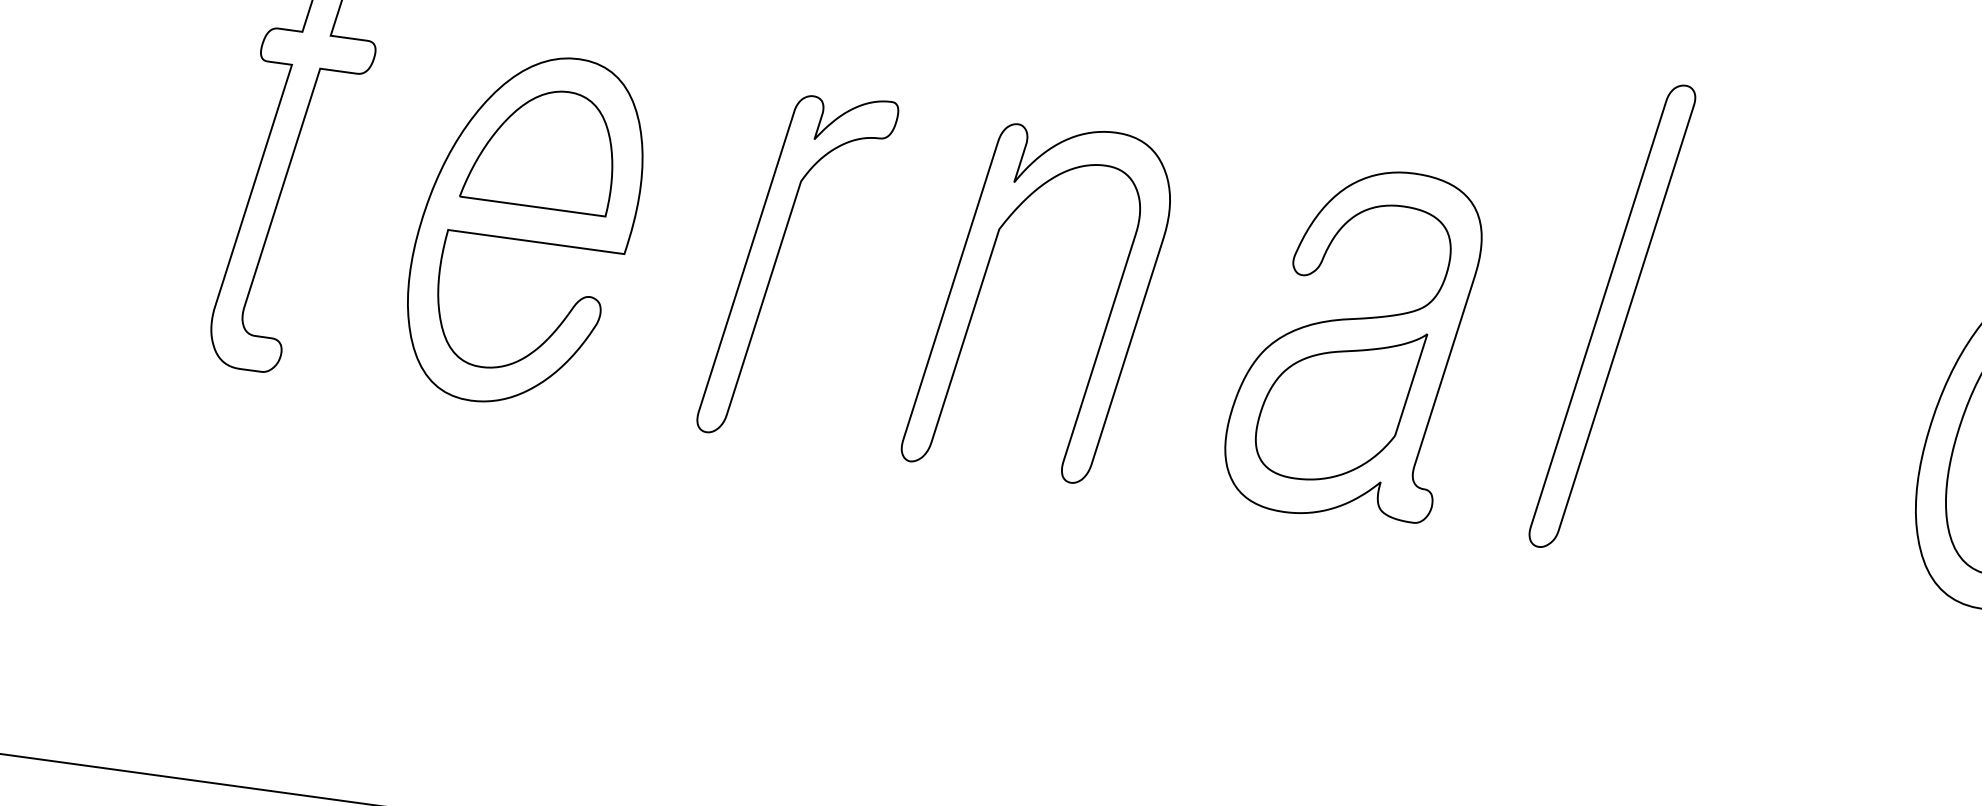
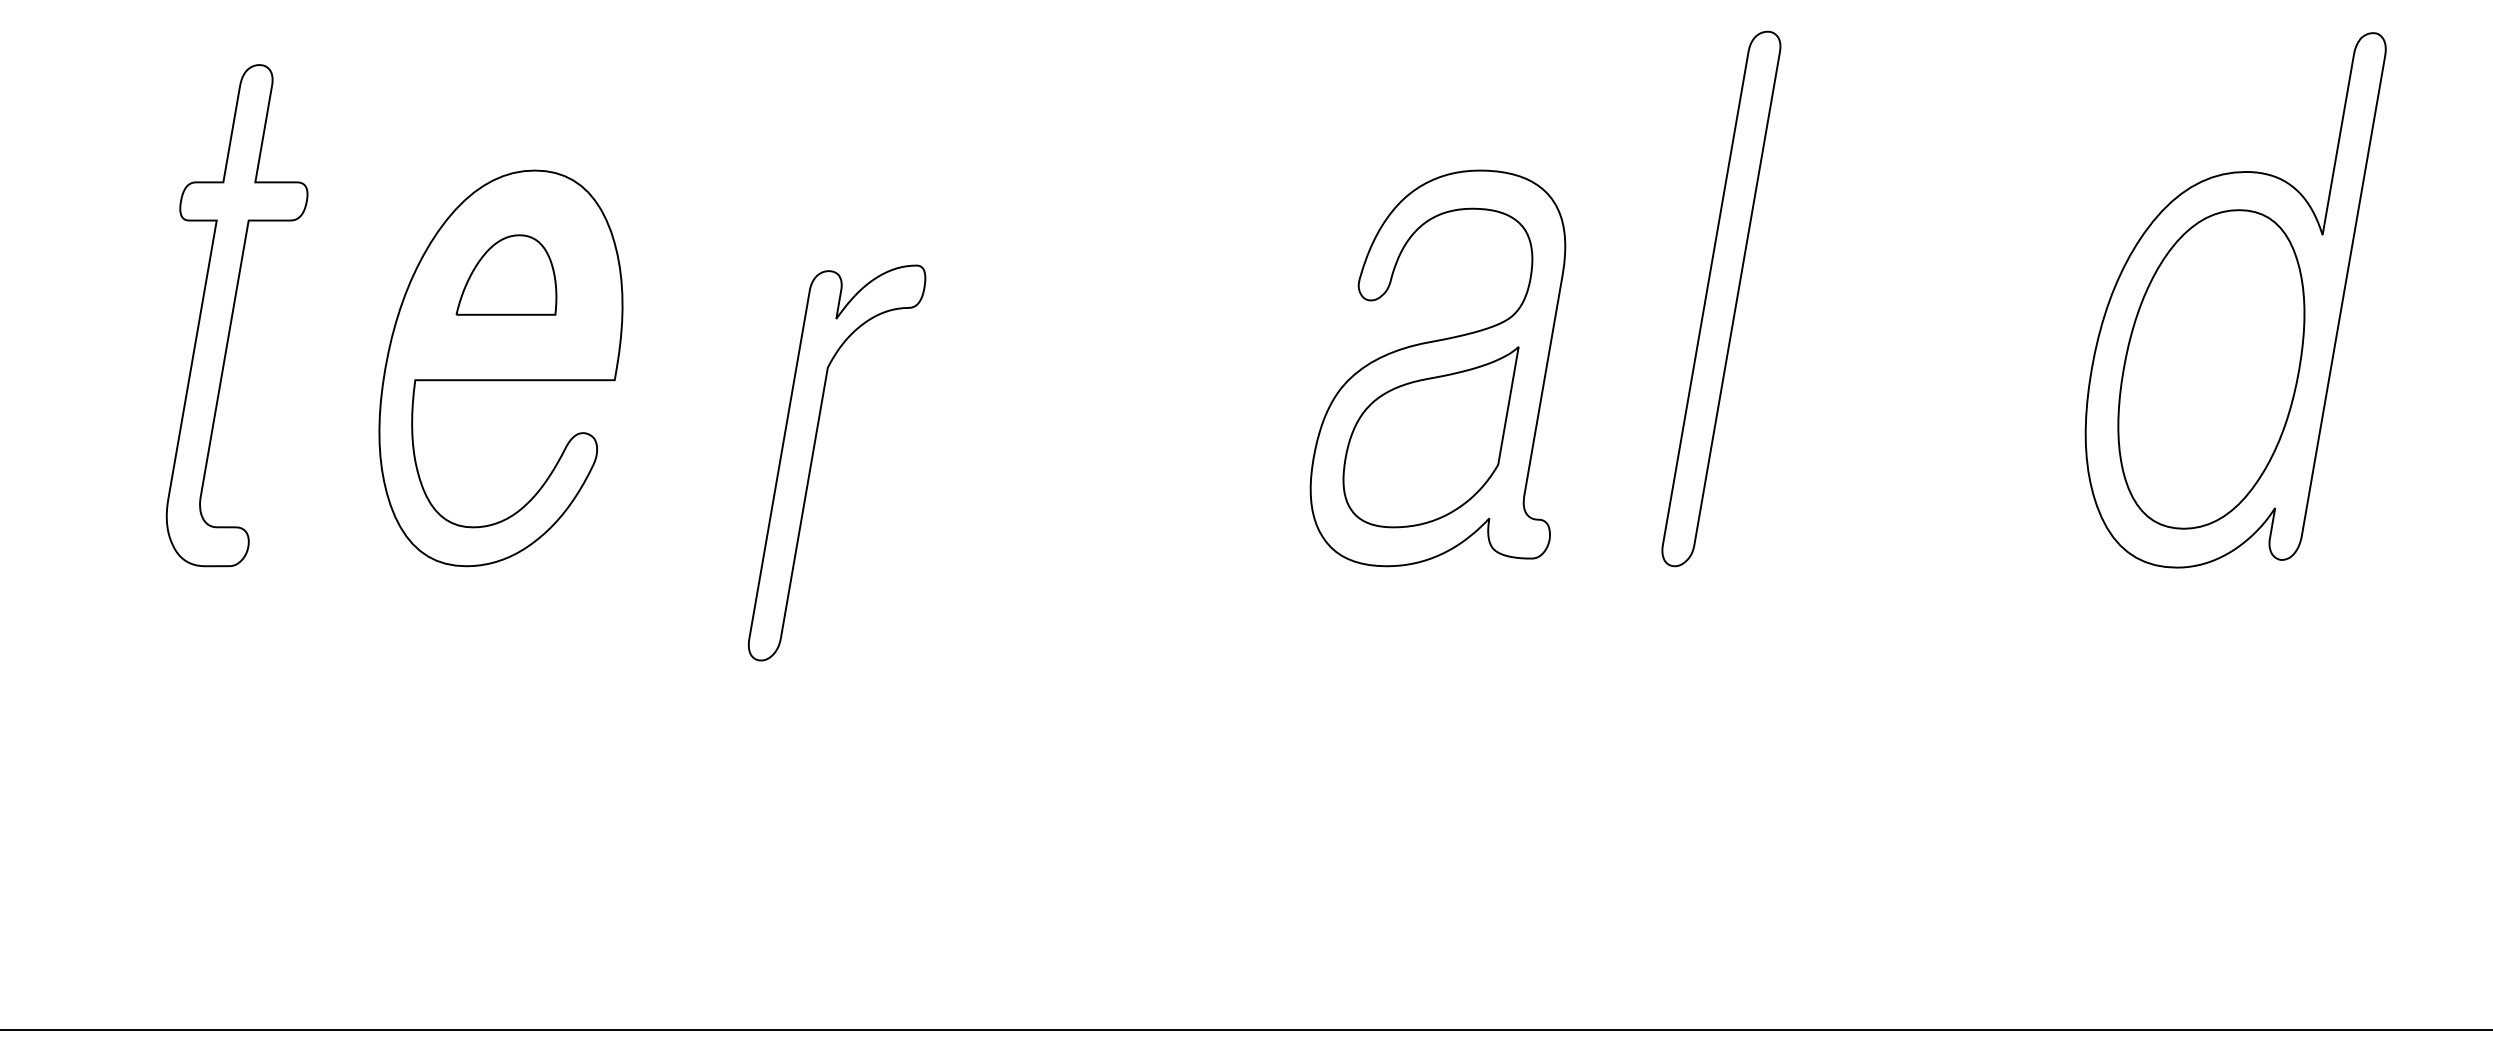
part: (541, 147) -> (506, 274), size x0.6
part: (777, 259) -> (813, 457), moved
part: (982, 284) -> (1017, 359), removed

